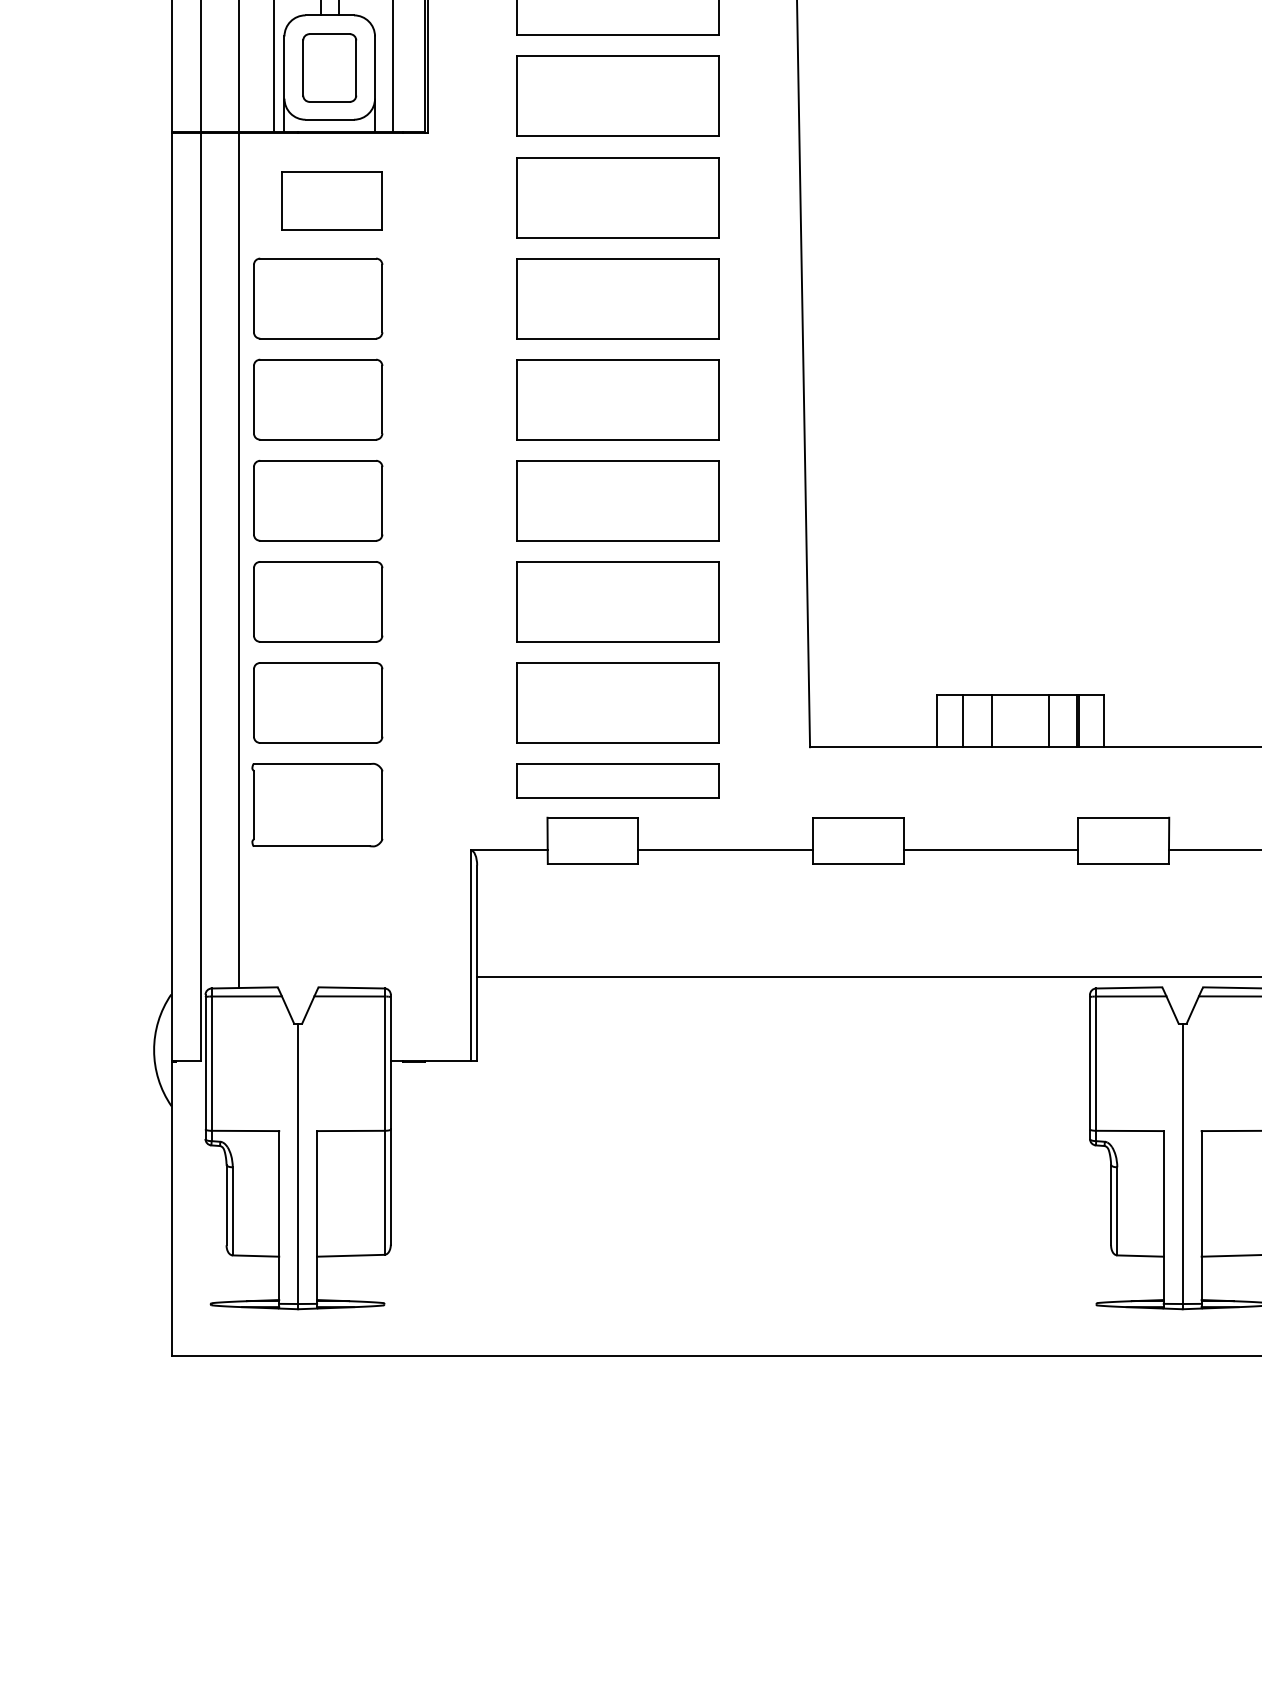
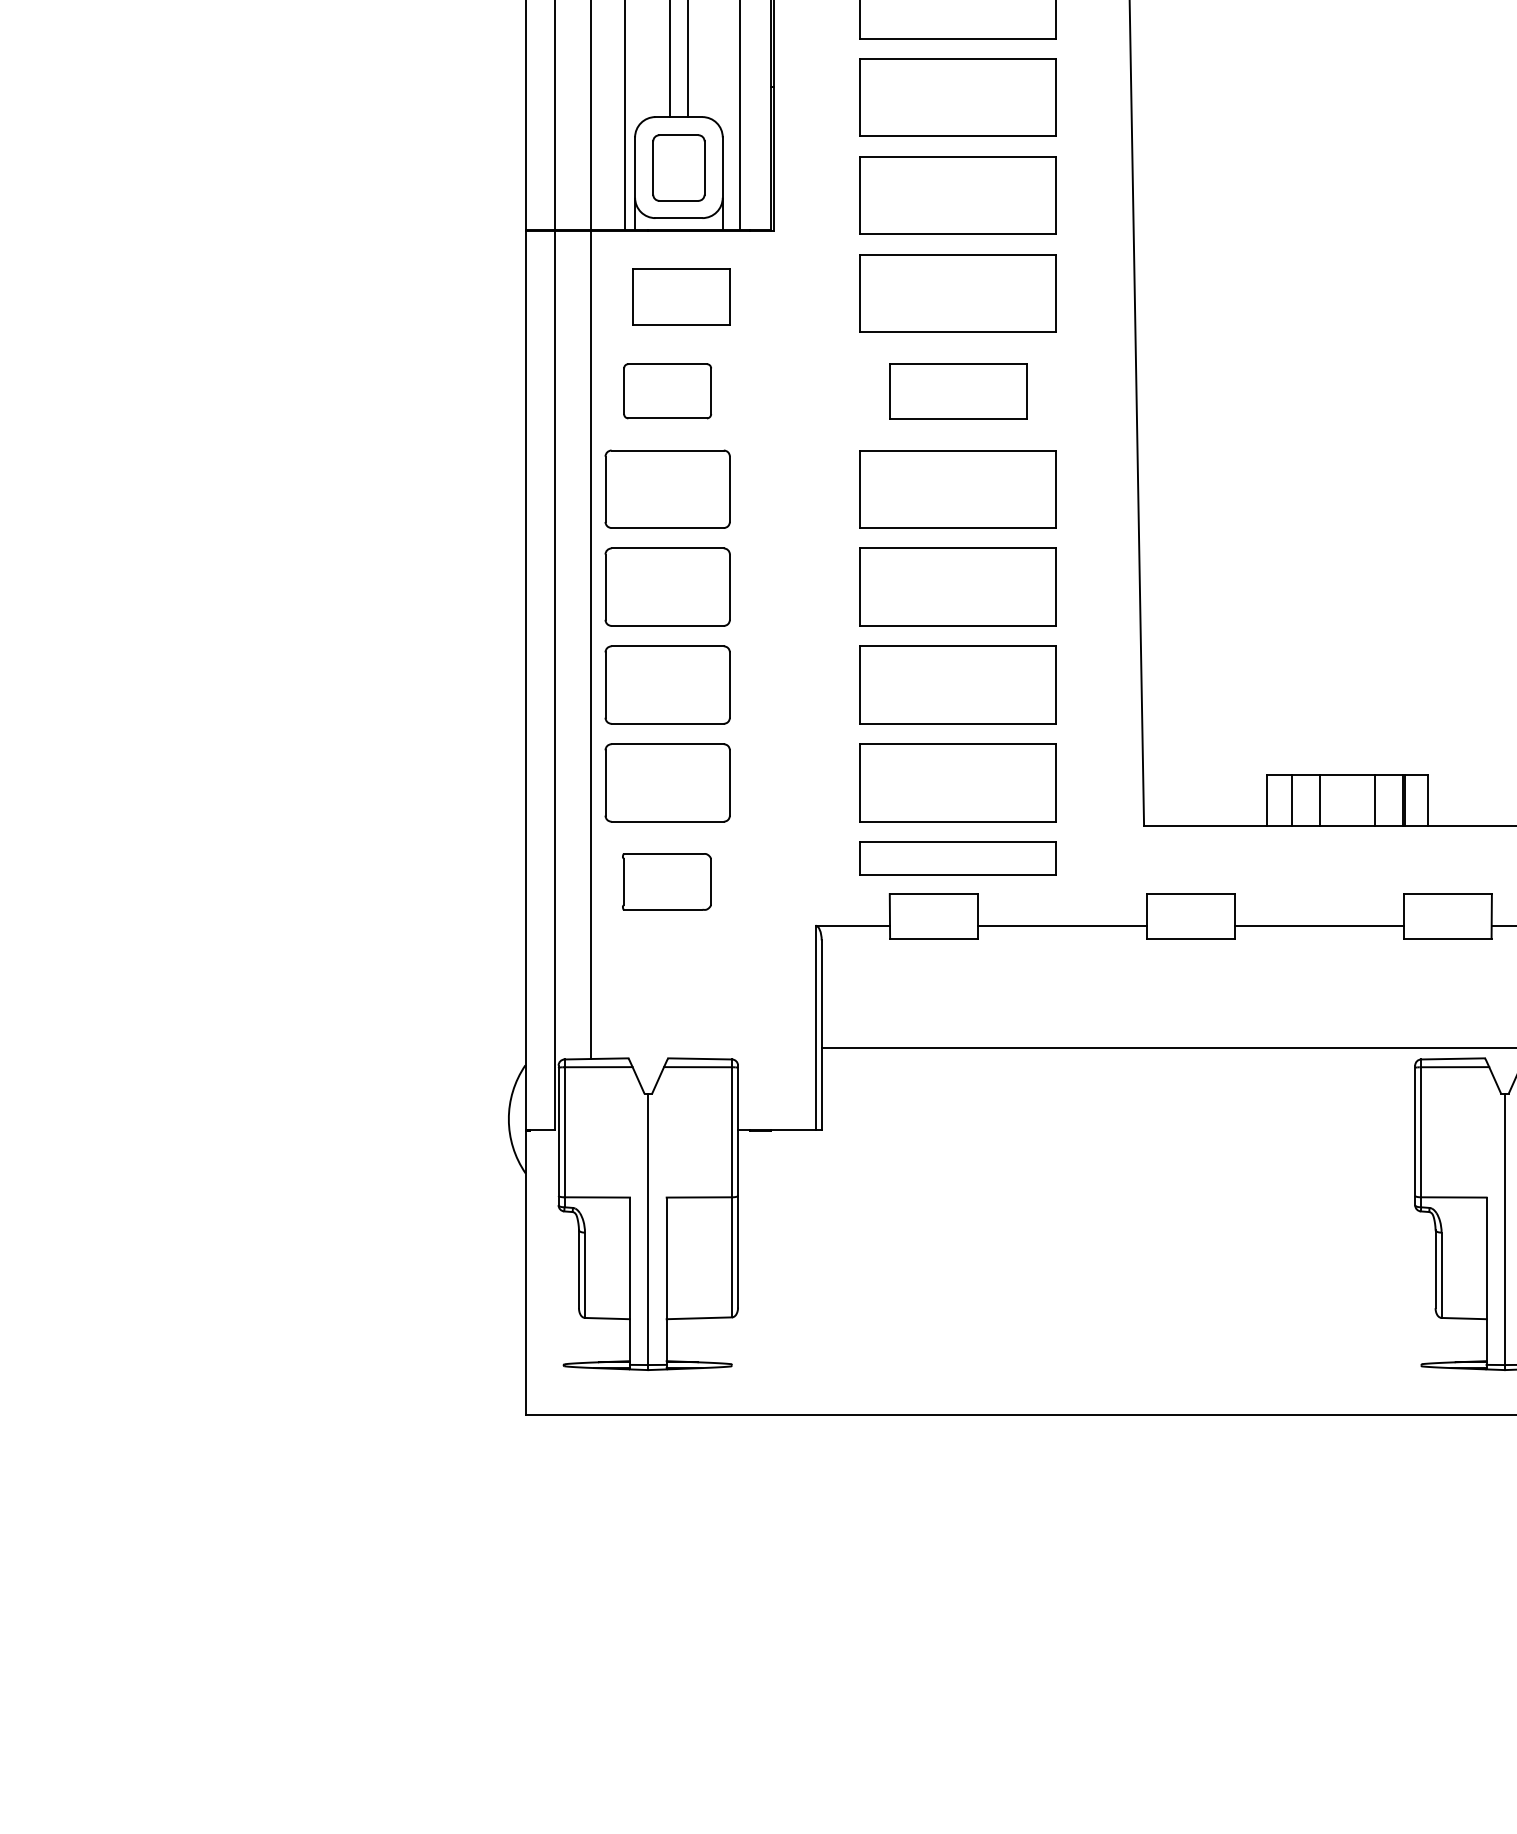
part: (317, 297) -> (667, 390), size x0.7
part: (617, 298) -> (957, 391), size x0.7
part: (316, 804) -> (666, 881), size x0.7

